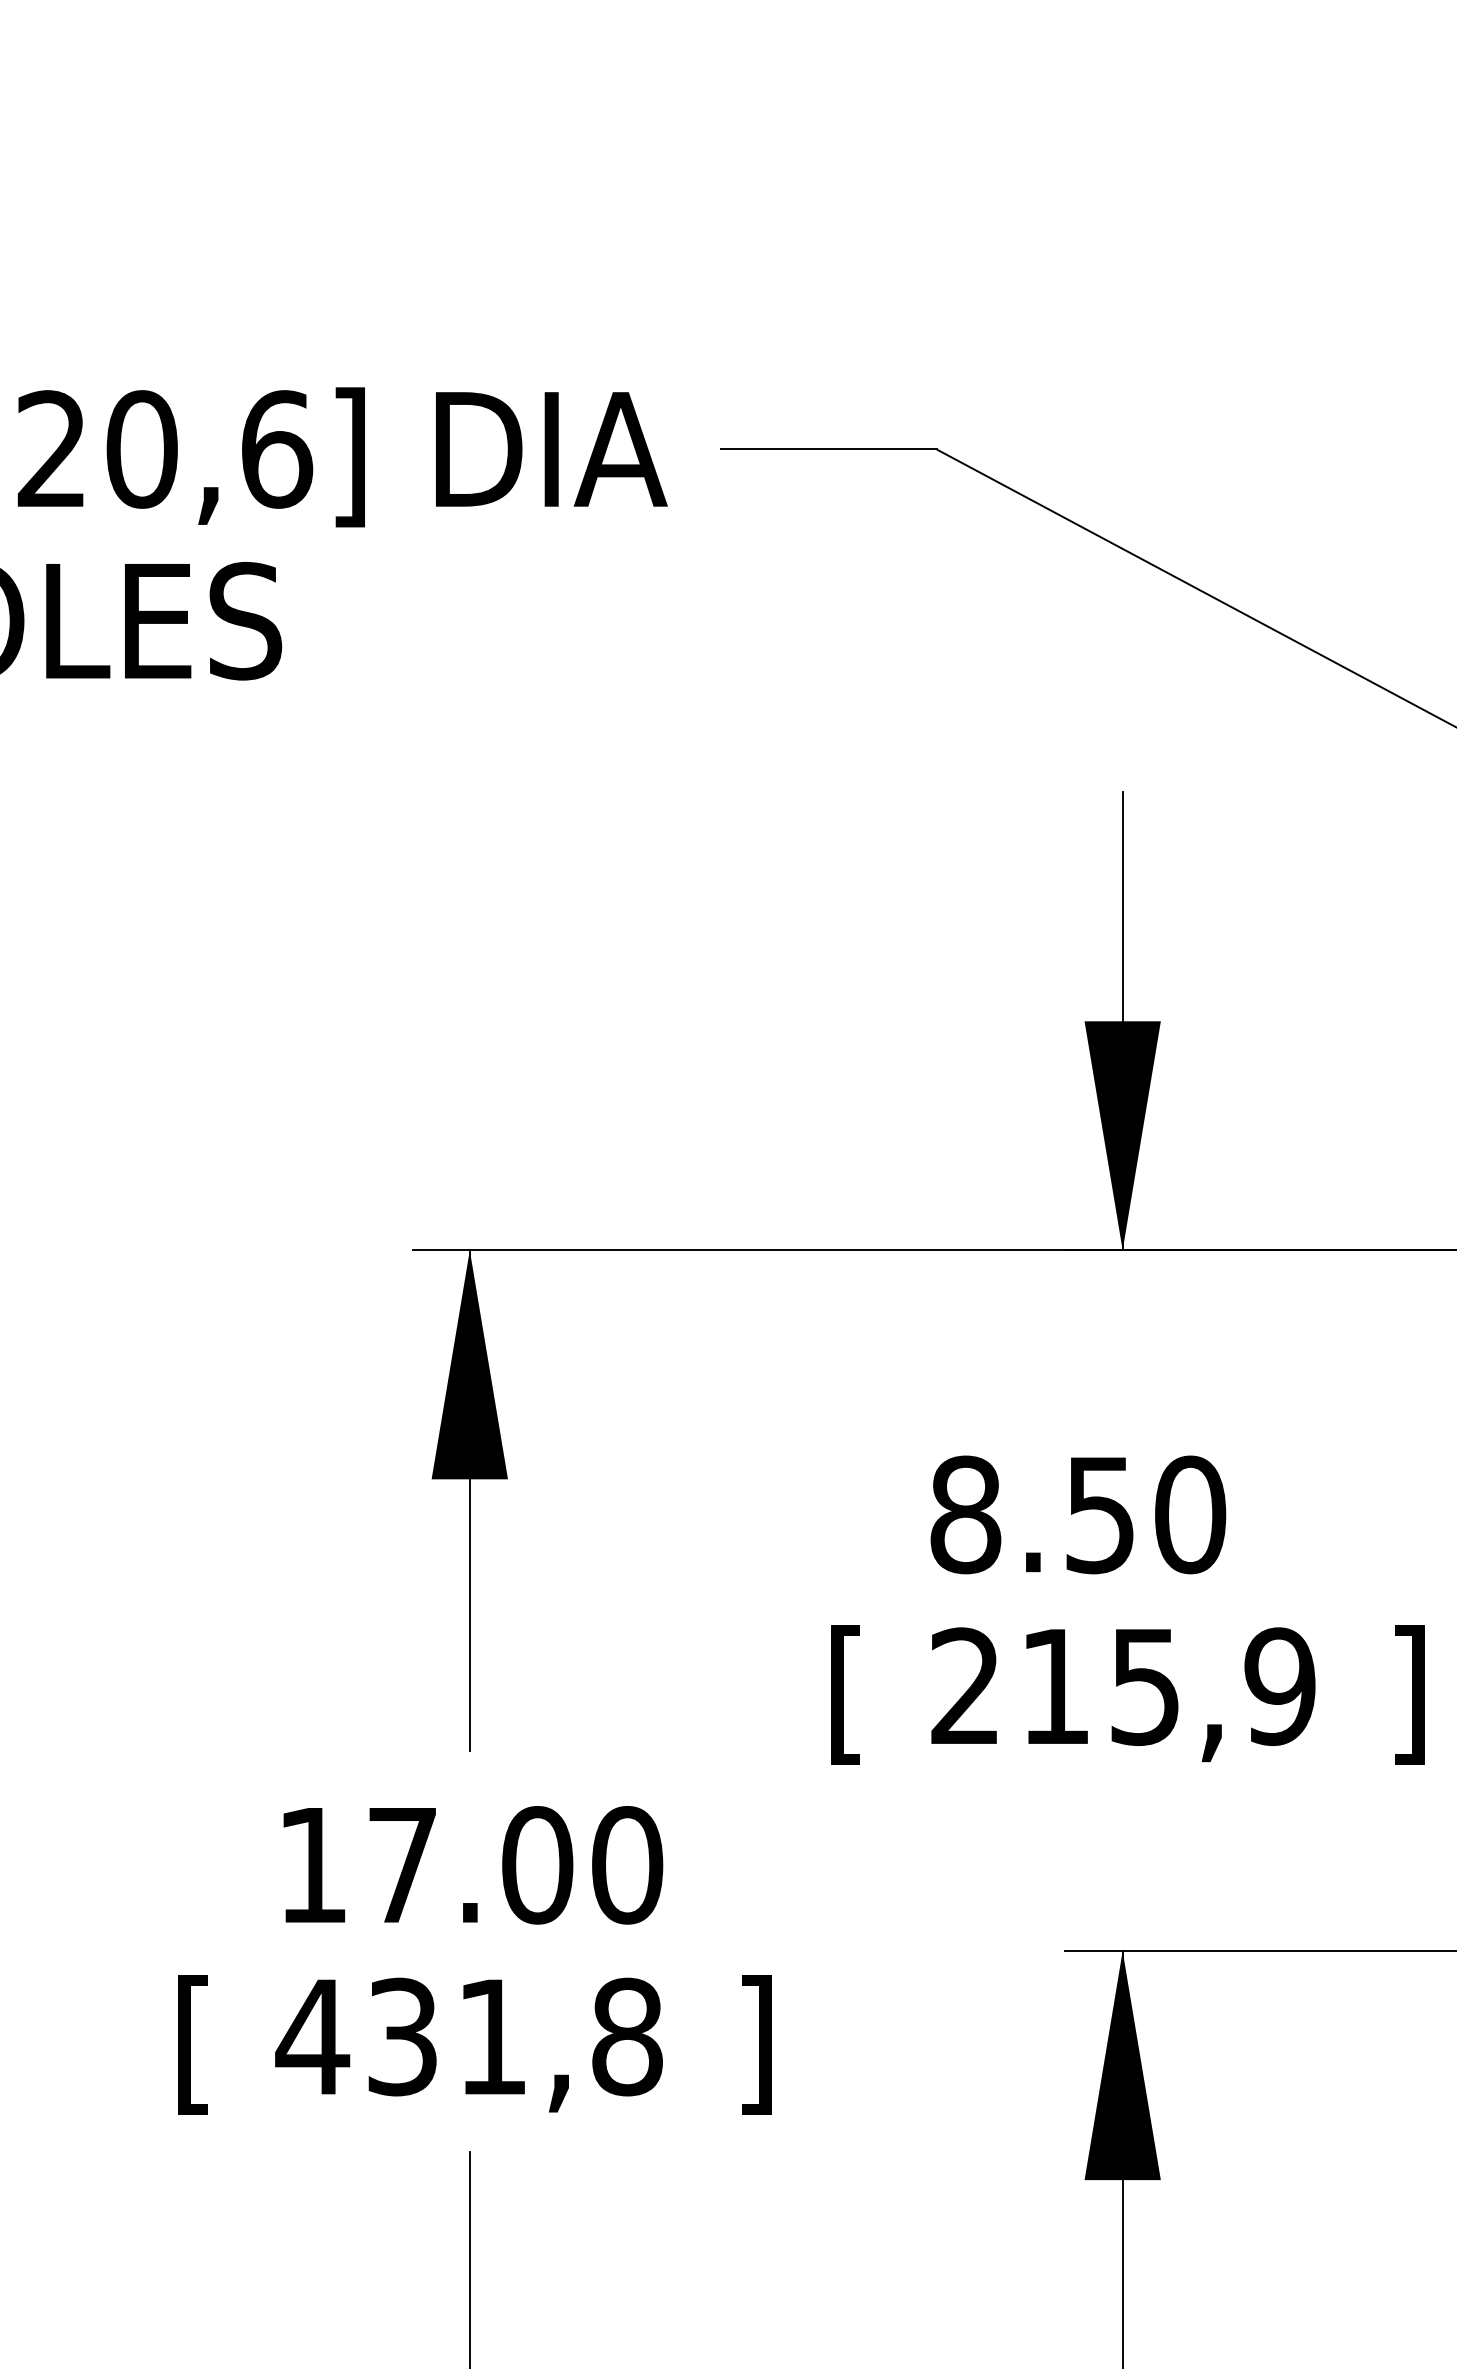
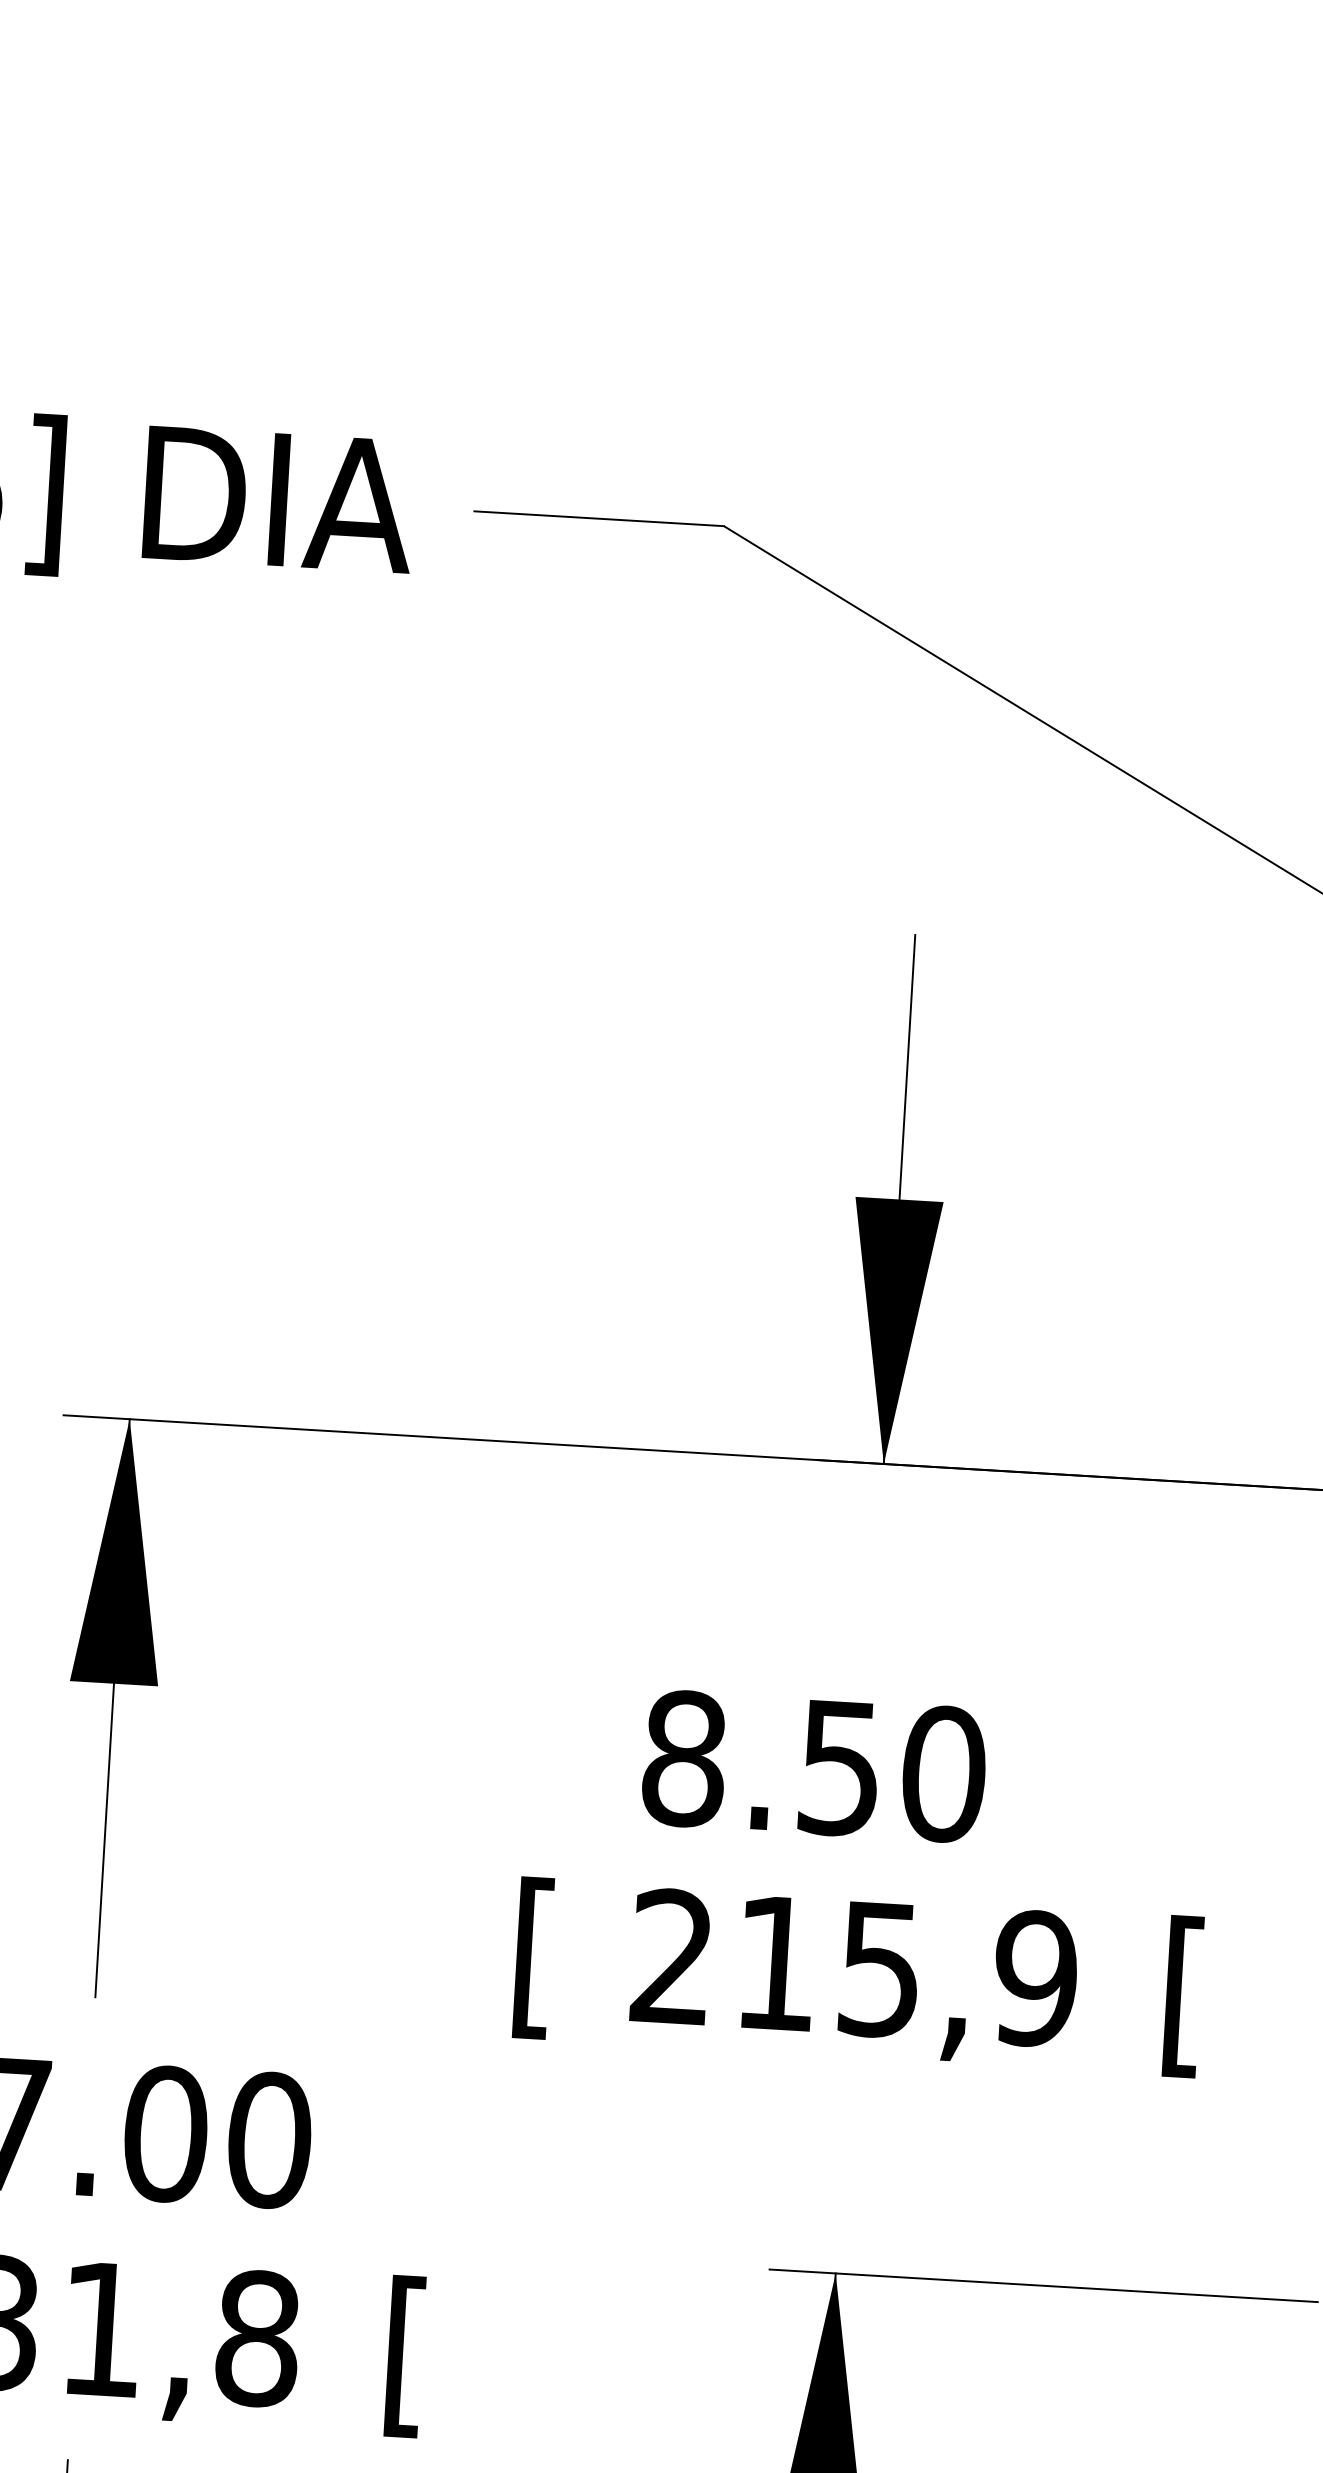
text: (1409, 1694) -> (1184, 1996), ] -> [
text: (756, 2044) -> (406, 2356), ] -> [

